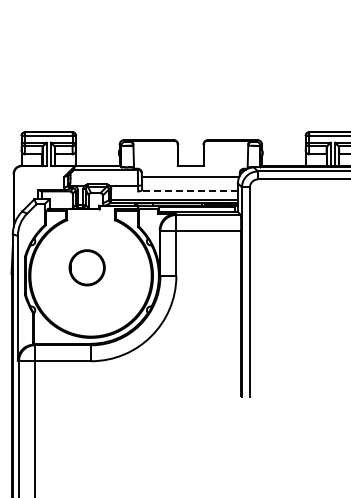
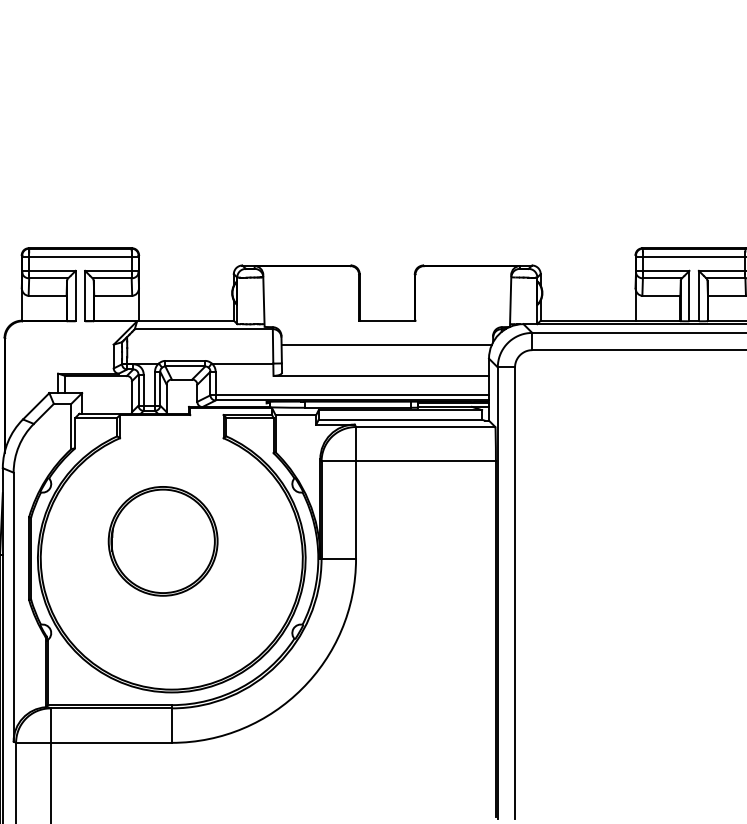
line: (188, 191) -> (382, 376), dashed -> solid
part: (87, 267) -> (164, 540), size x1.43

